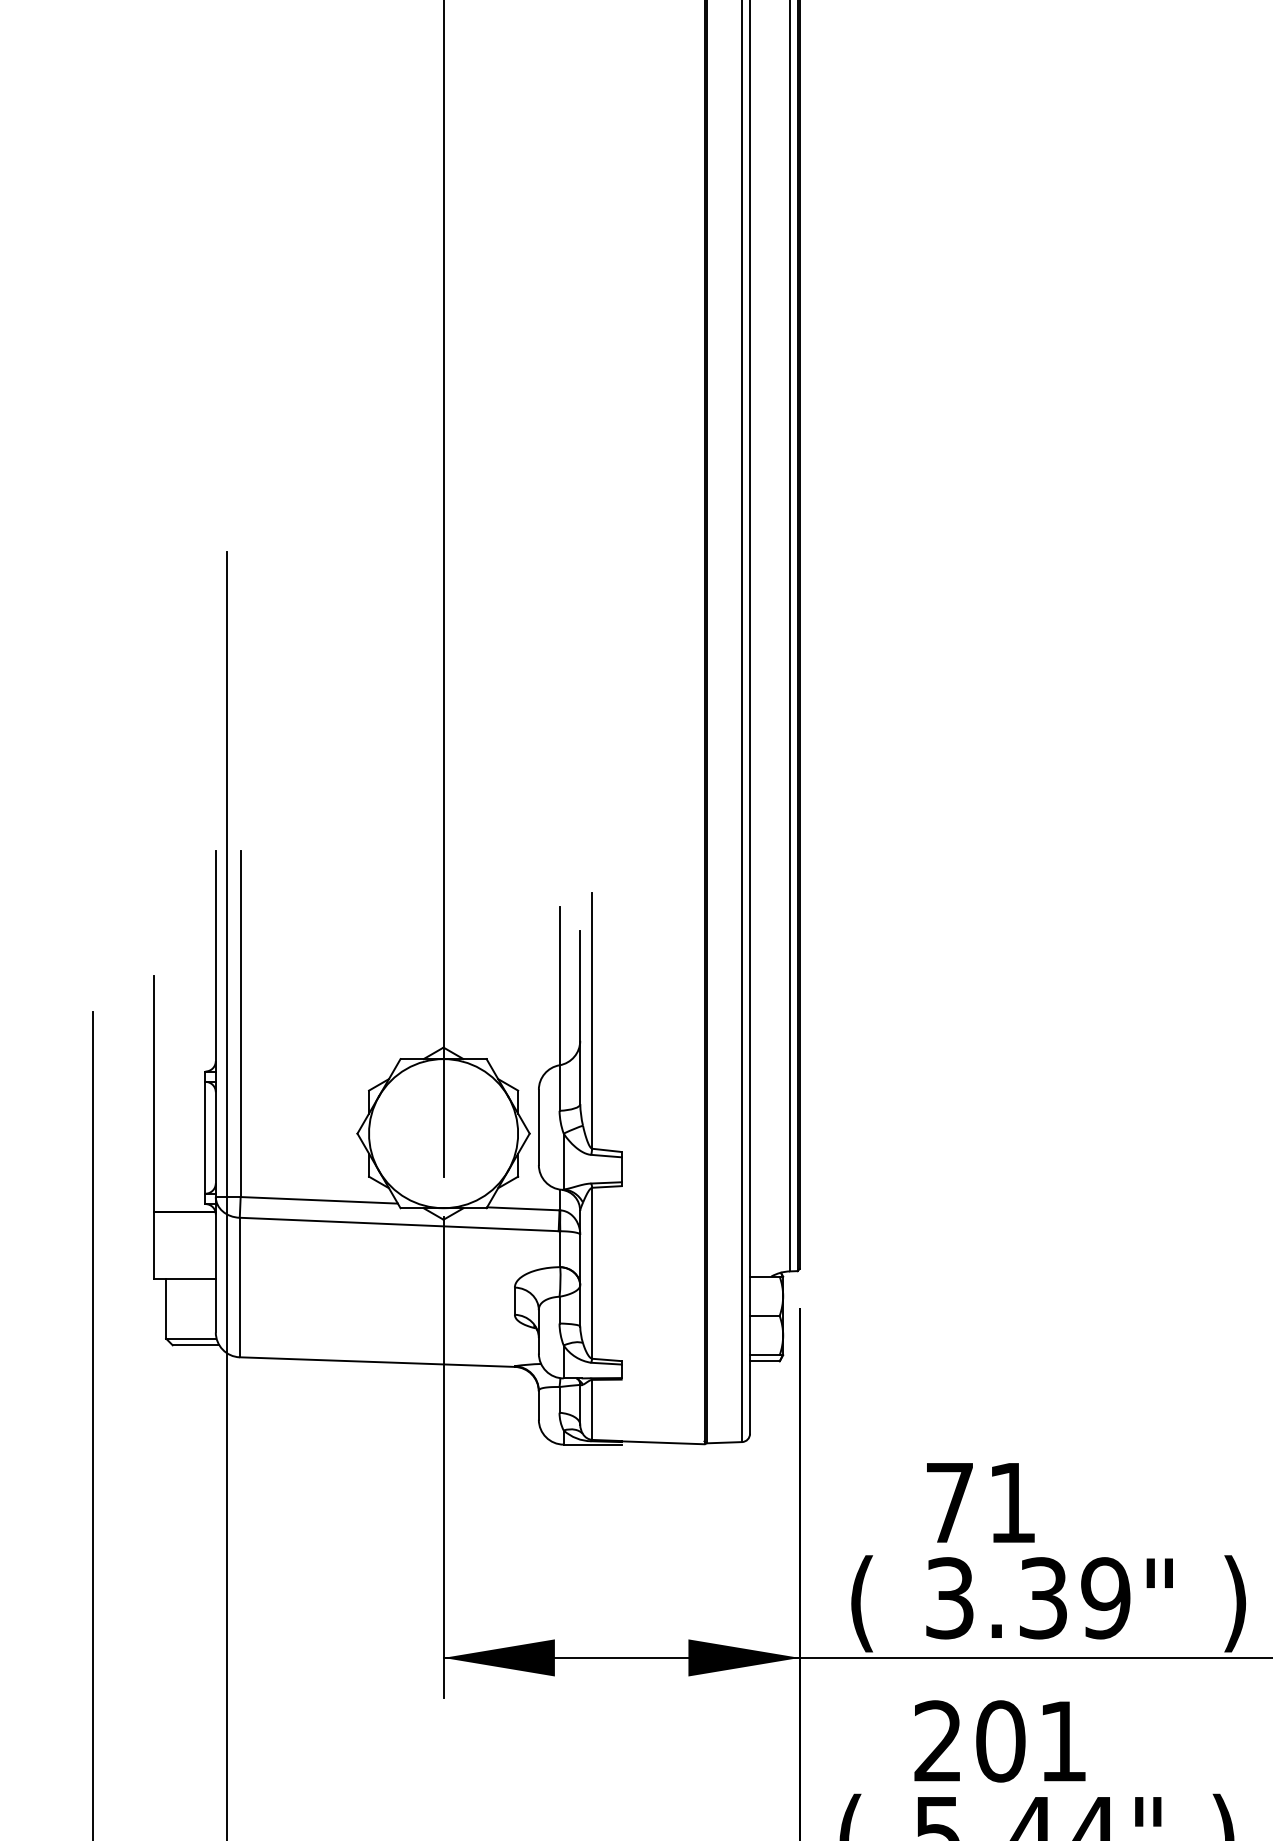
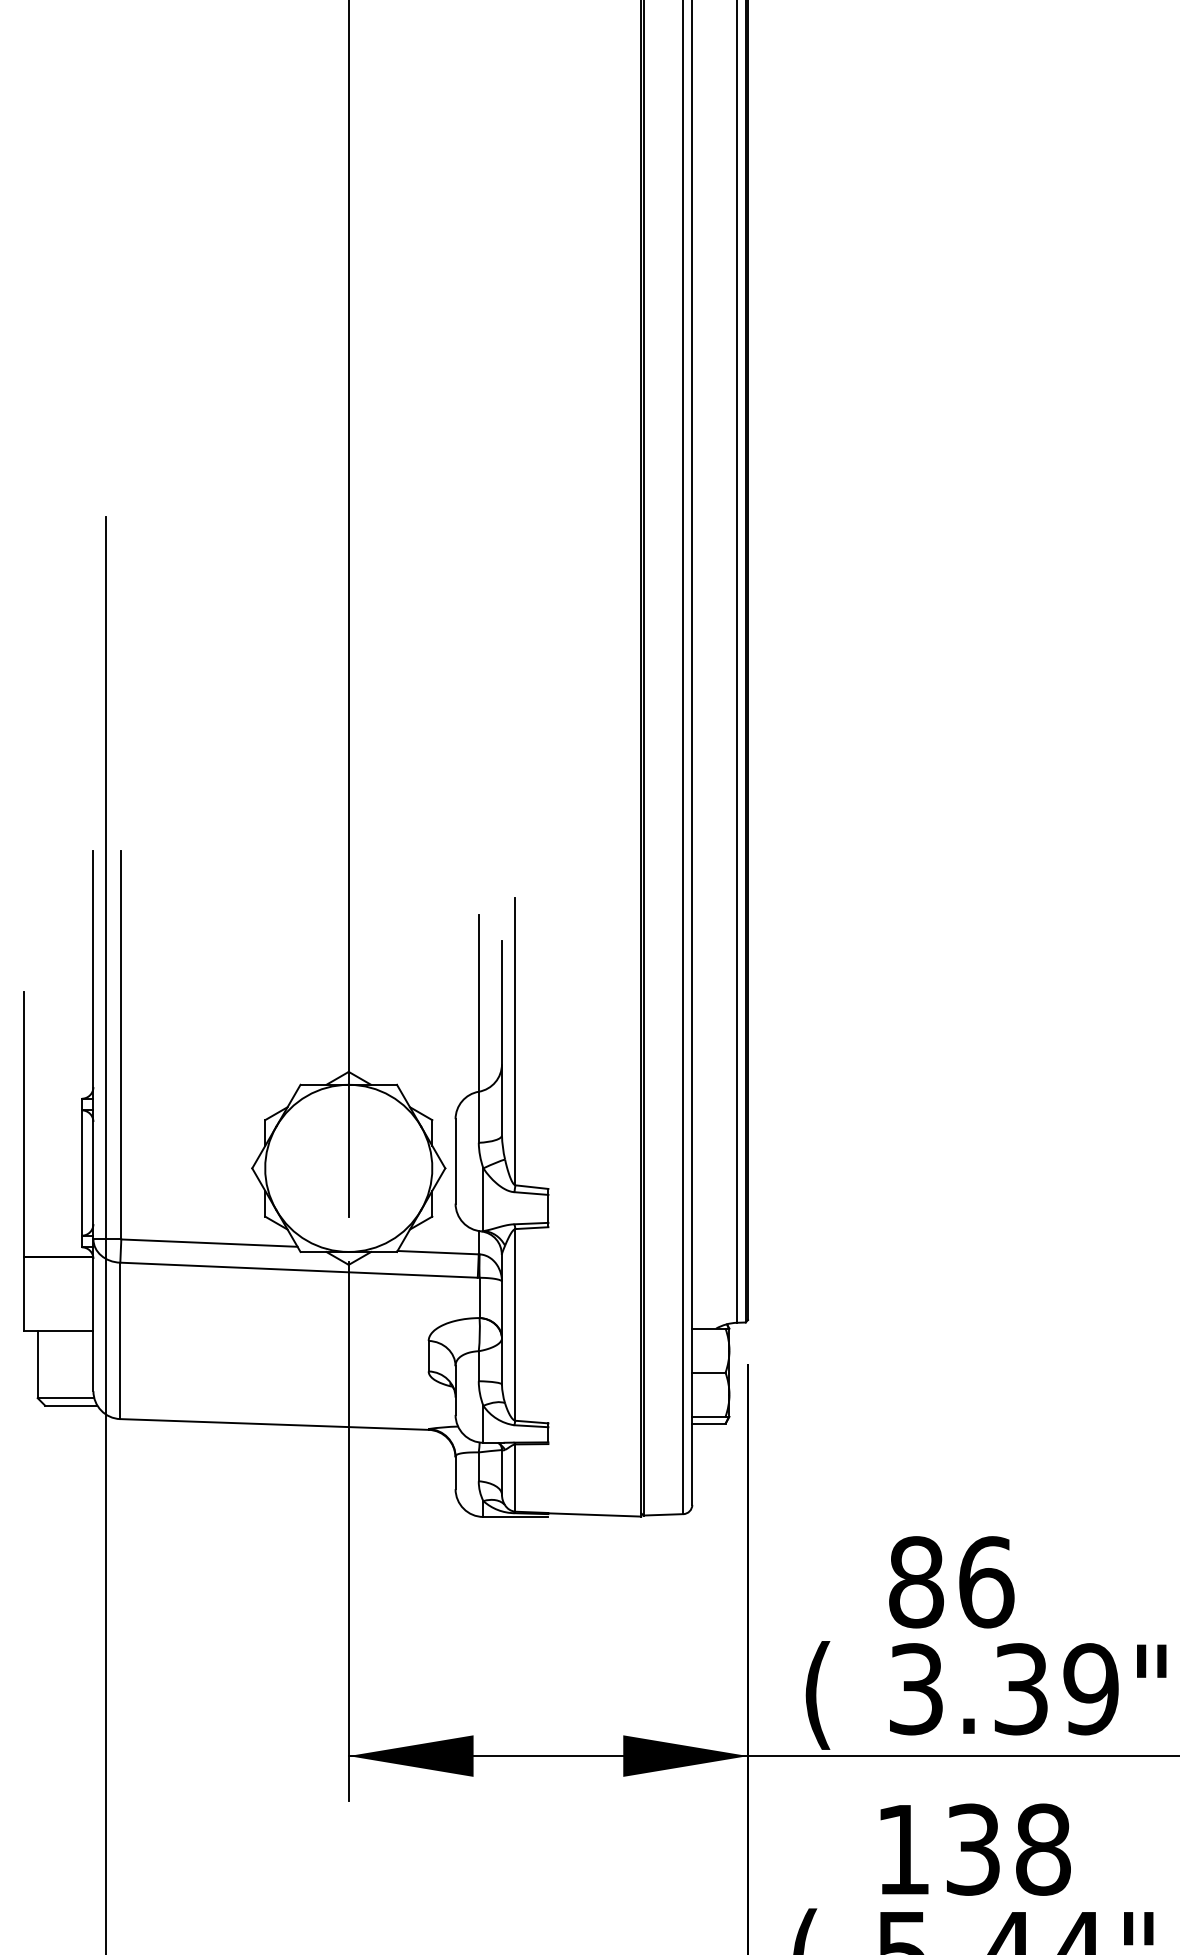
text: (981, 1502) -> (951, 1581), 71 -> 86
text: (1000, 1741) -> (973, 1849), 201 -> 138

